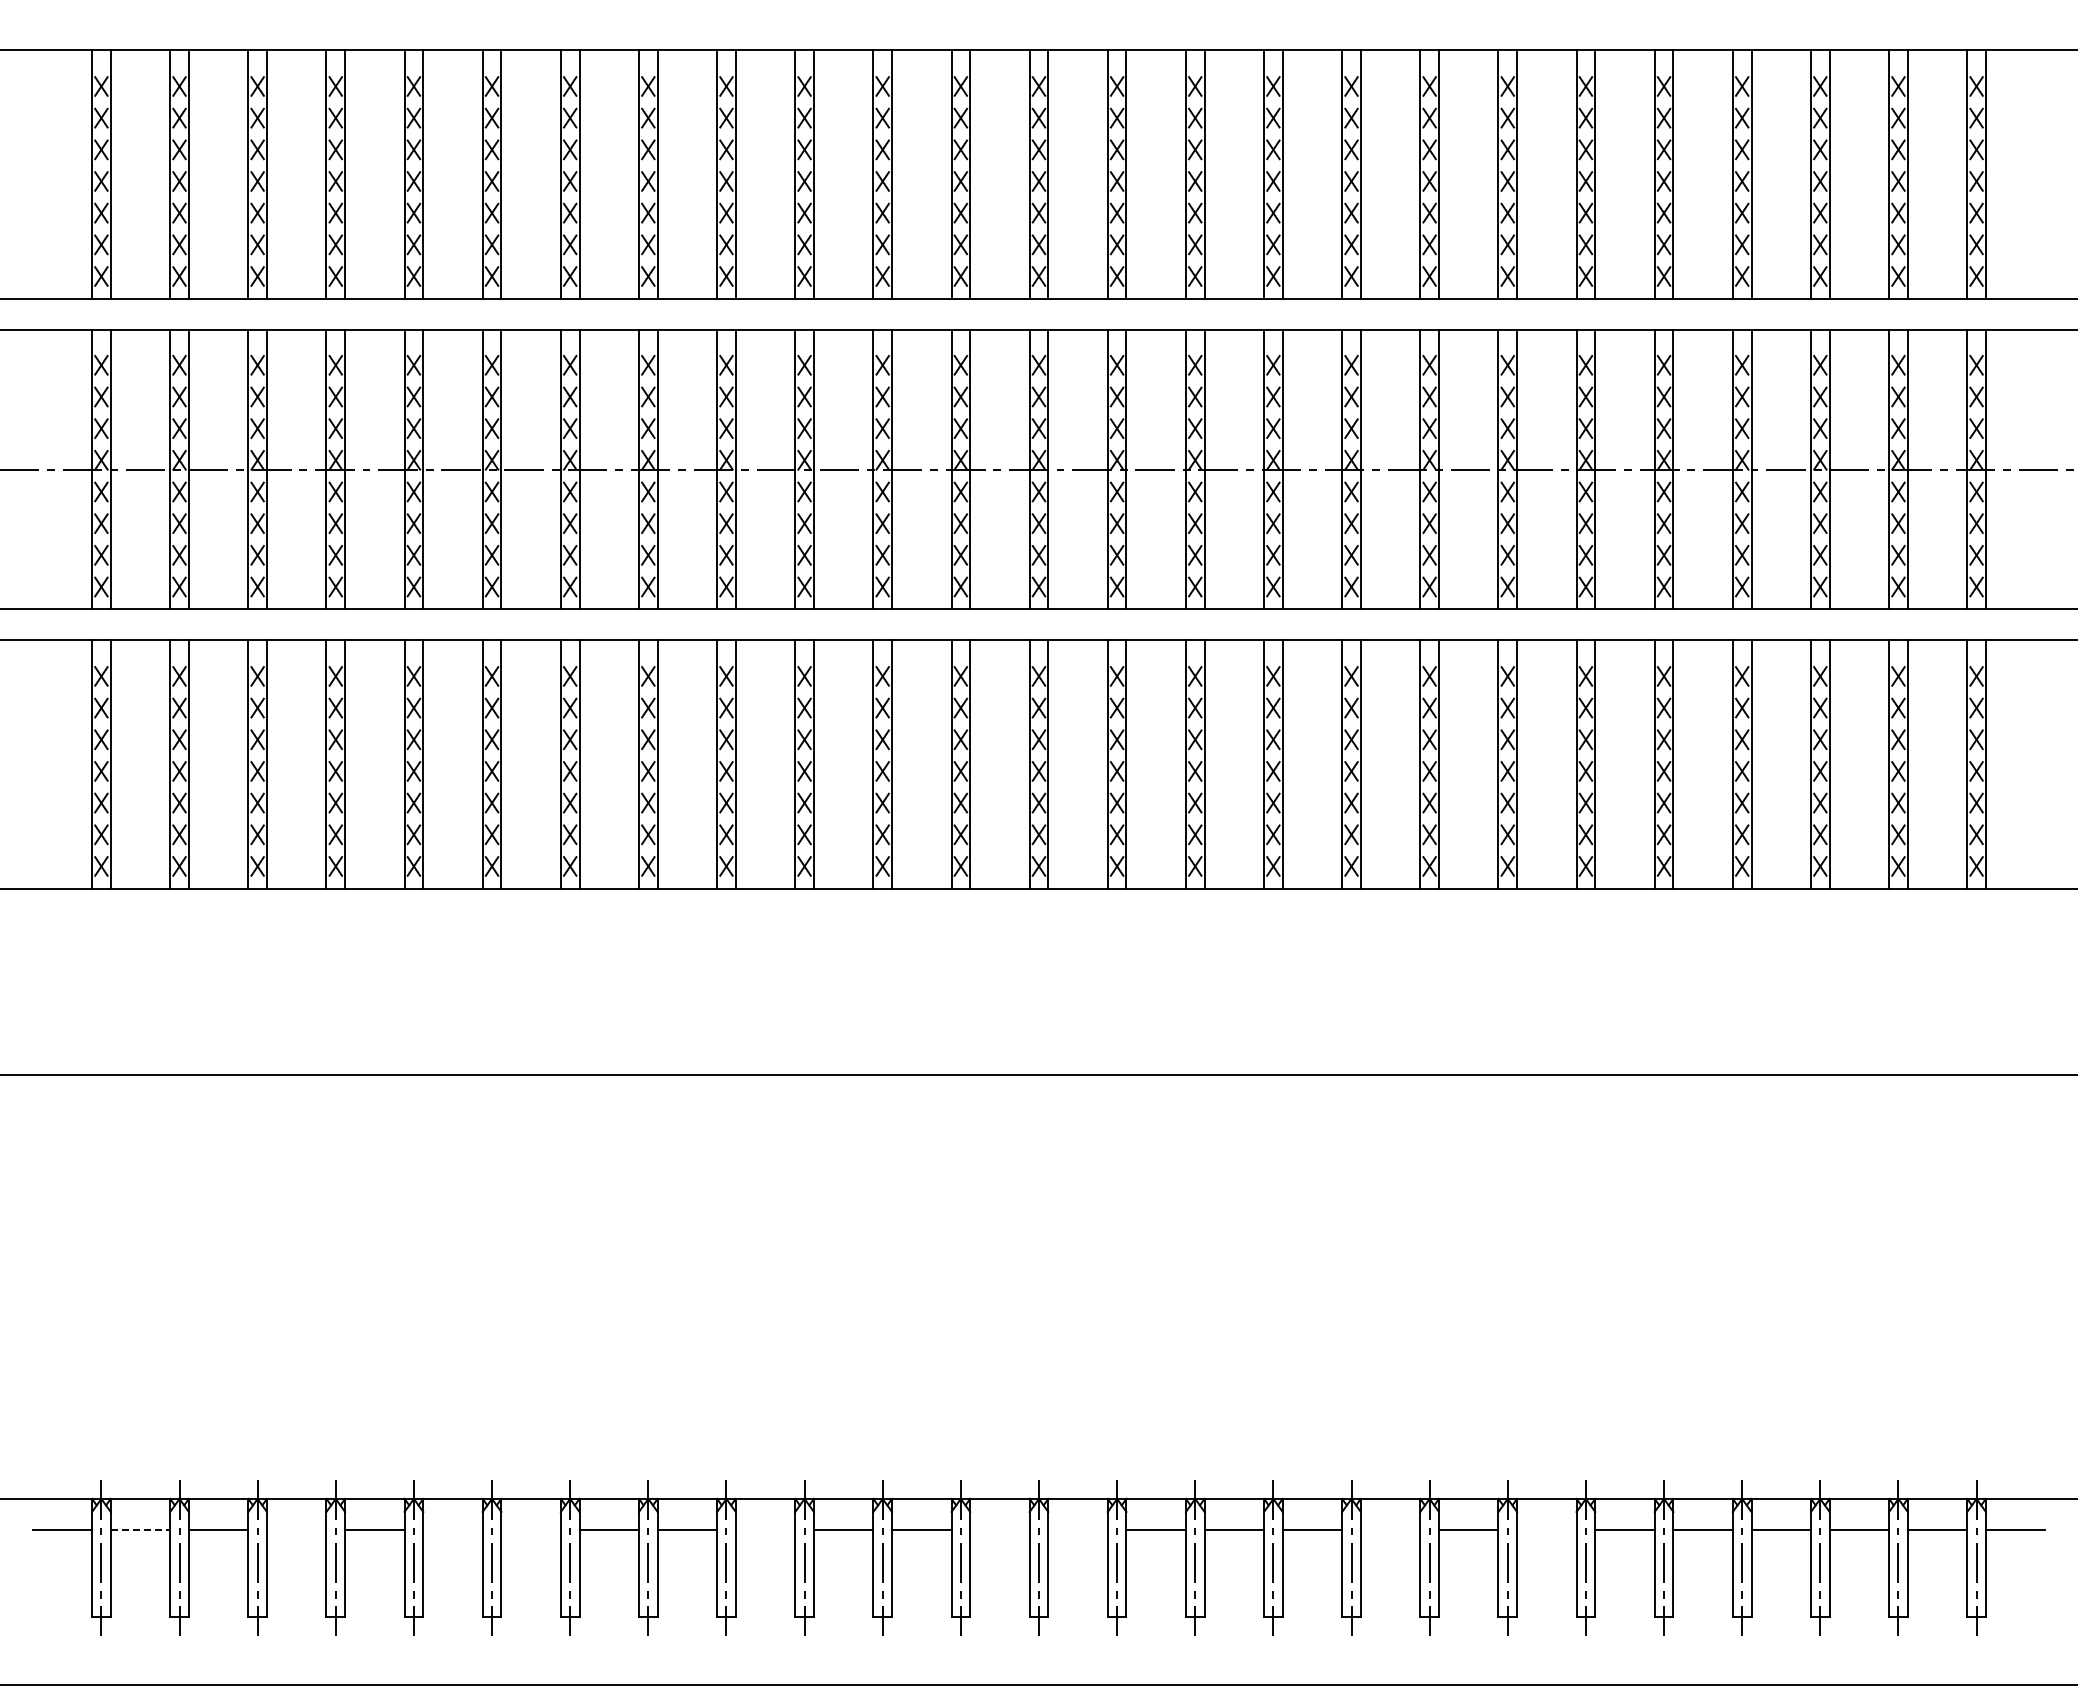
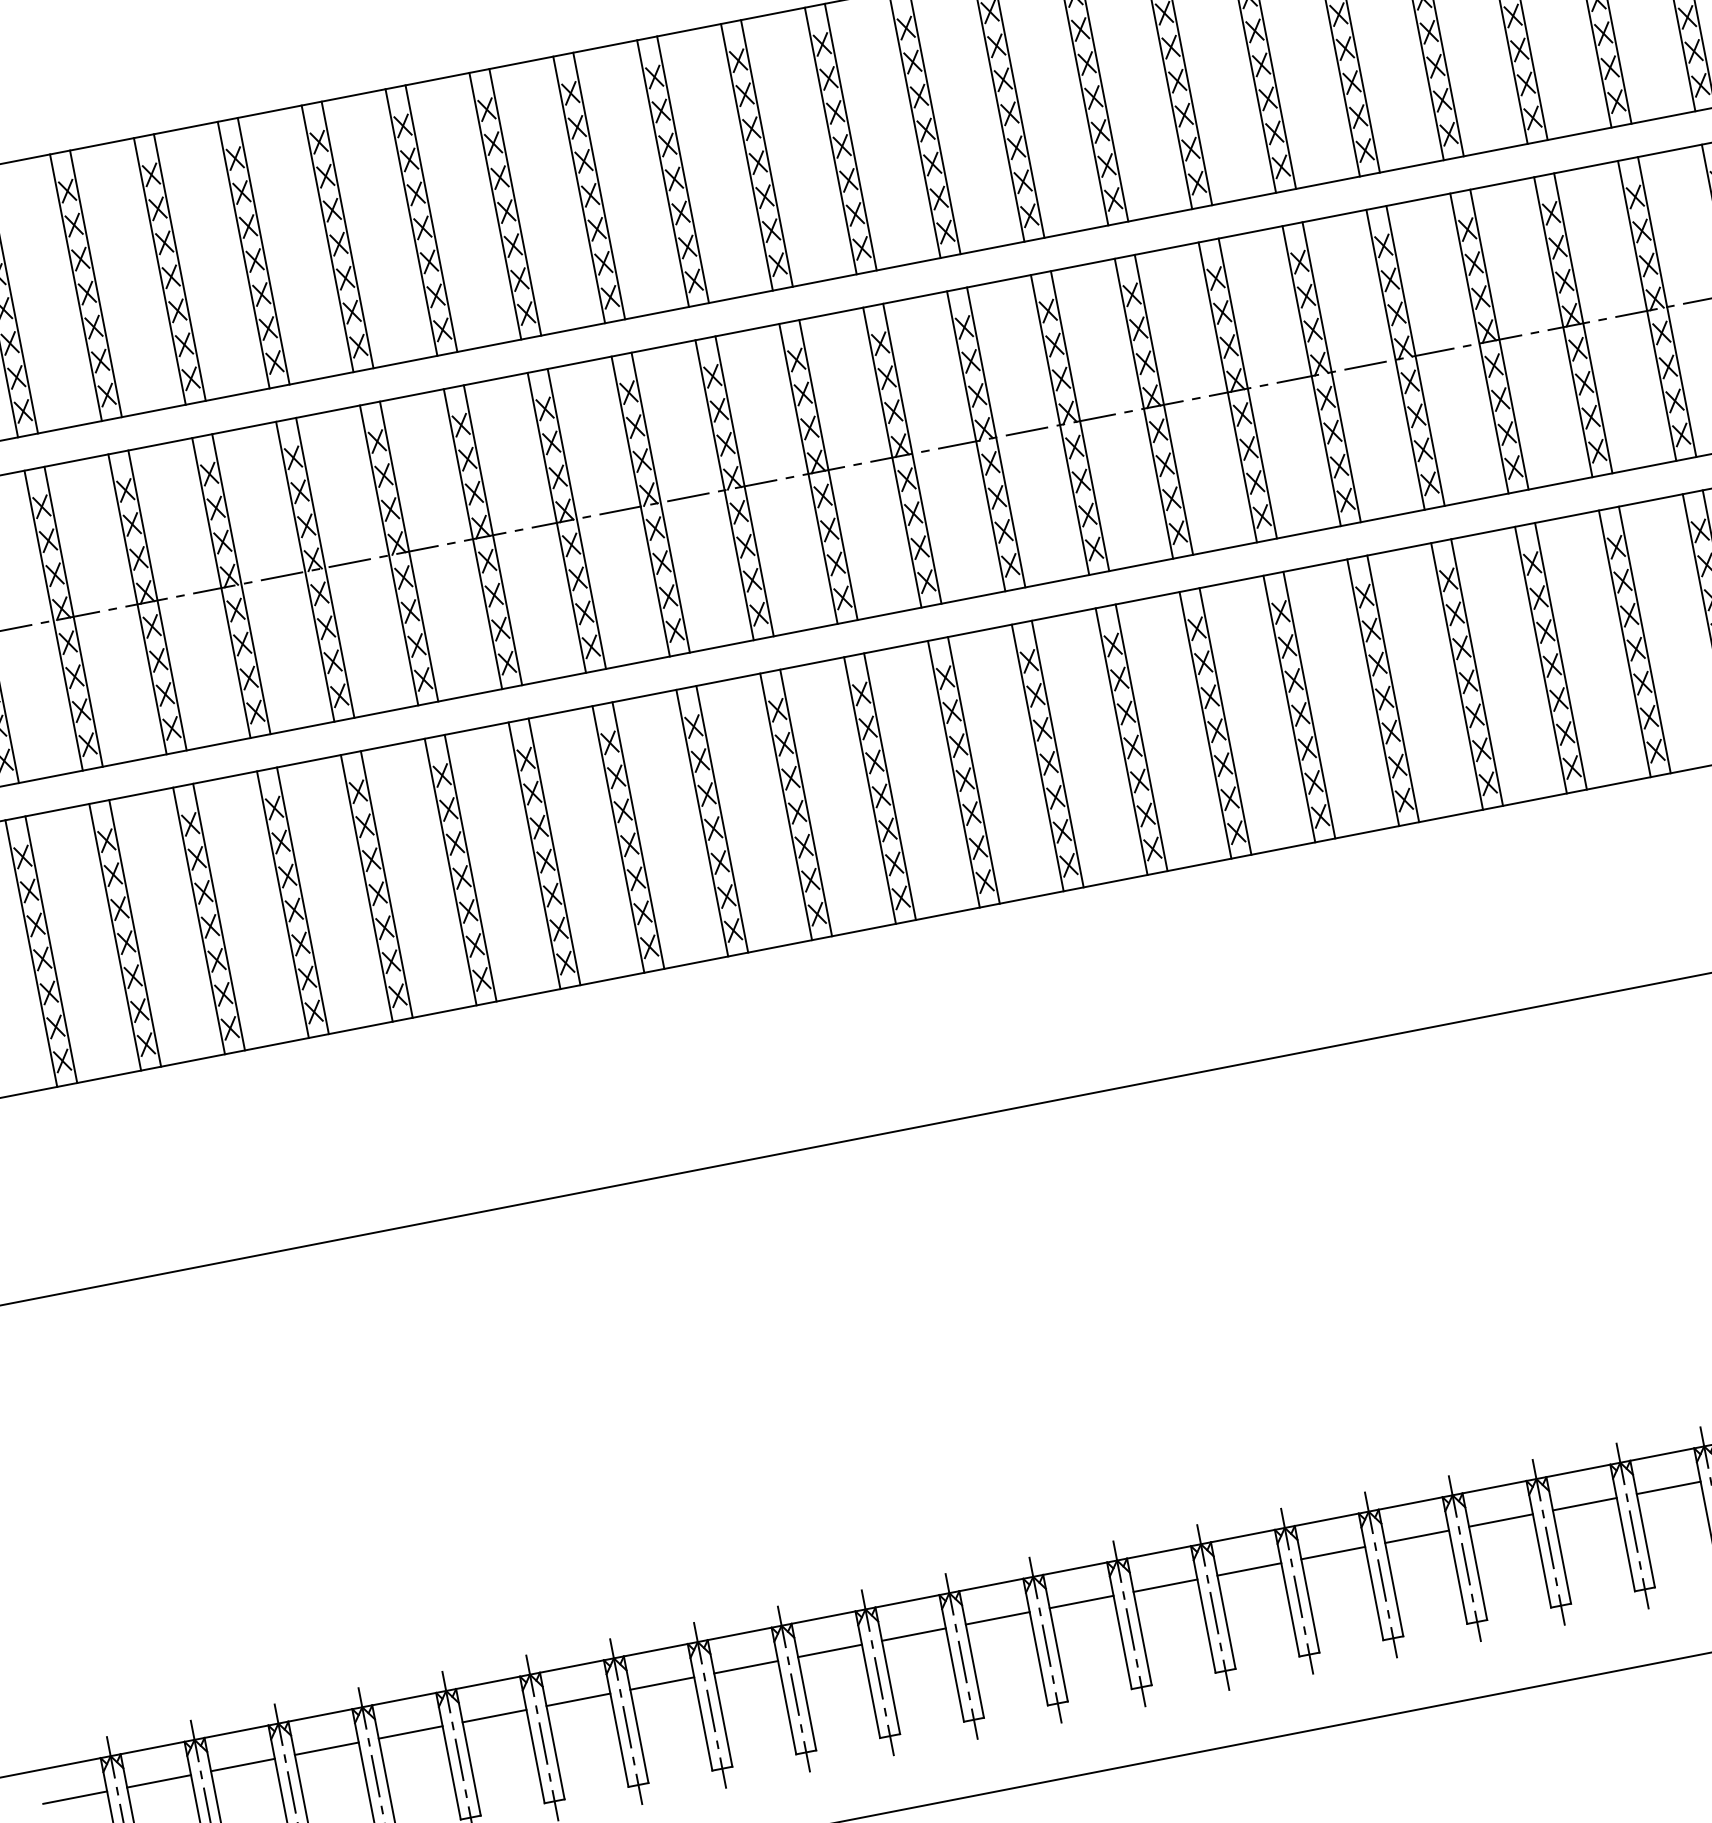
line: (140, 1529) -> (159, 1780), dashed -> solid
line: (296, 1529) -> (326, 1748), added
line: (452, 1529) -> (493, 1715), added
line: (530, 1529) -> (577, 1699), added
line: (765, 1529) -> (829, 1650), added
line: (999, 1529) -> (1081, 1601), added
line: (1077, 1529) -> (1164, 1585), added
line: (1390, 1529) -> (1500, 1520), added
line: (1546, 1529) -> (1668, 1487), added

